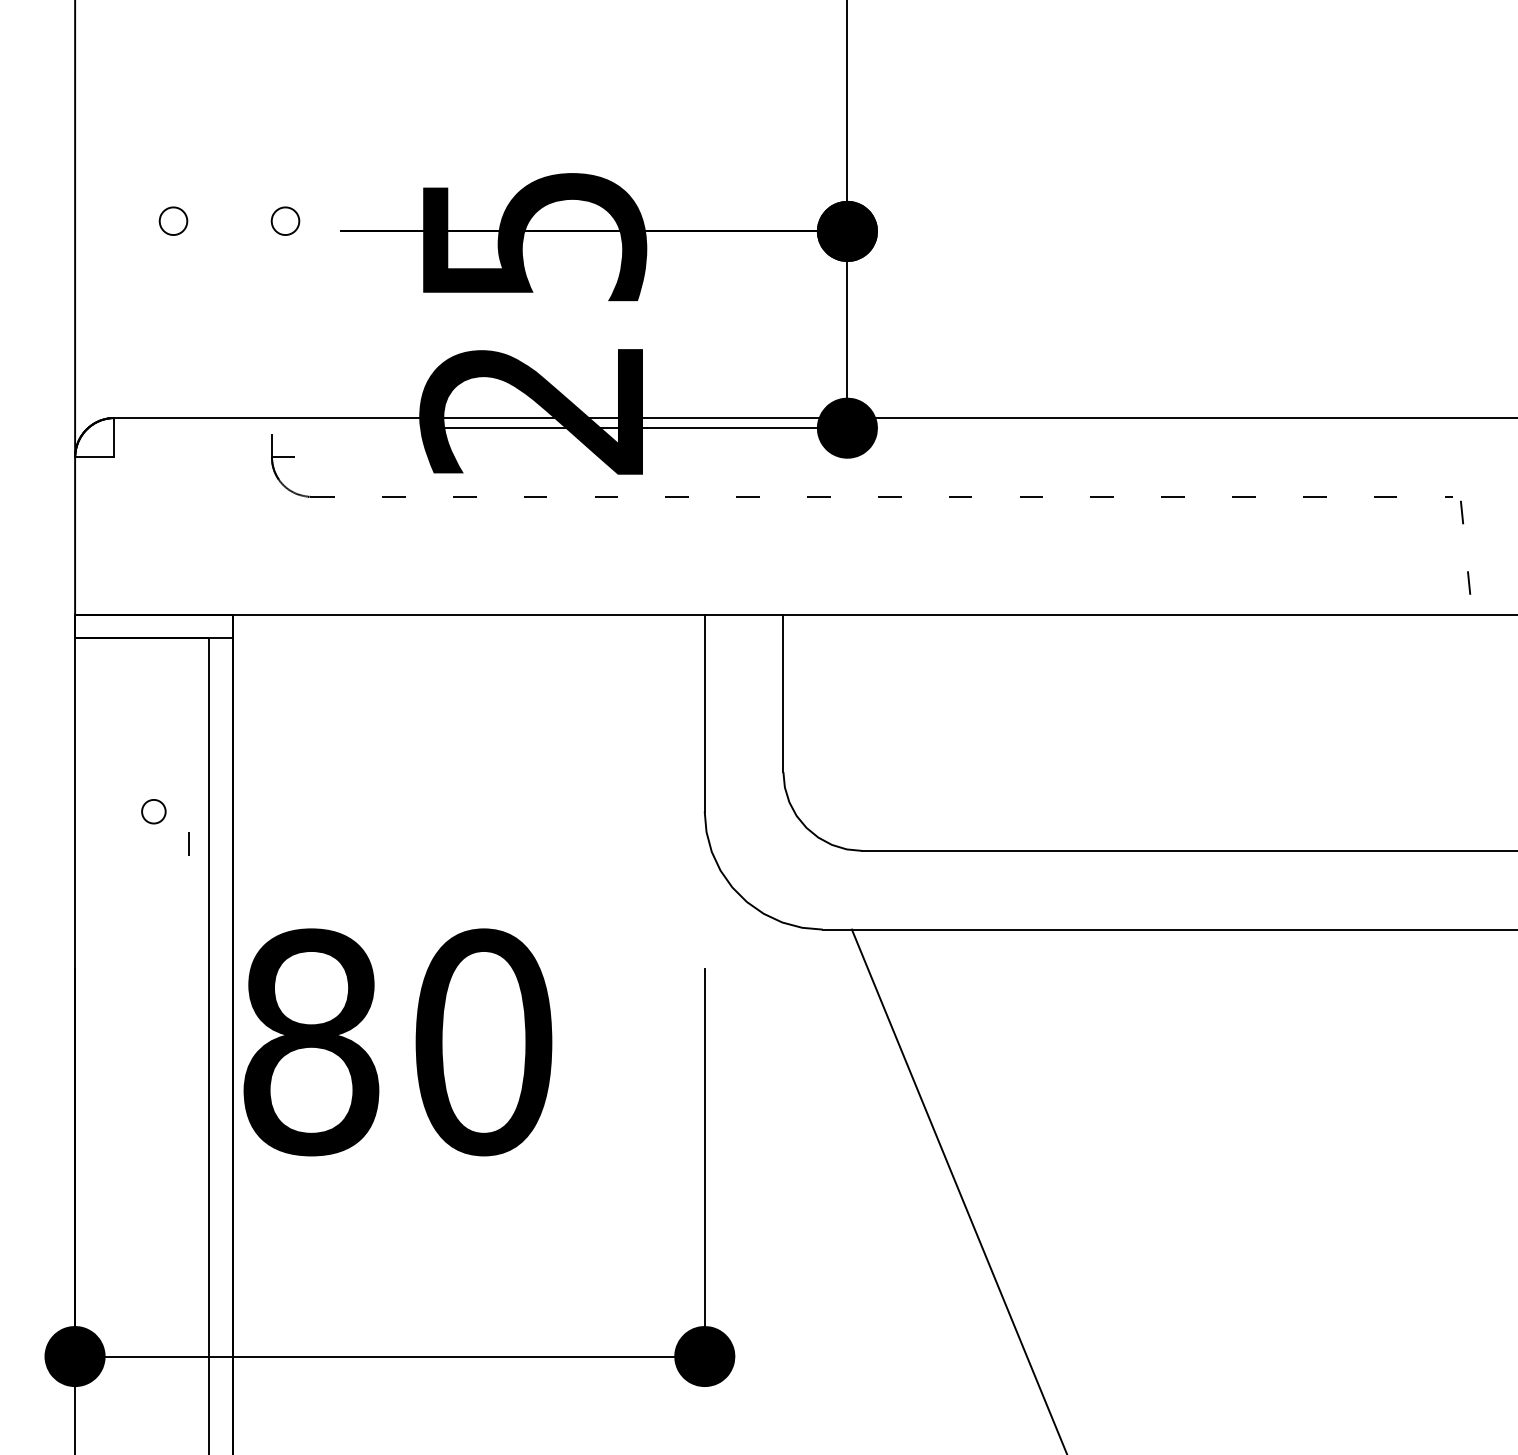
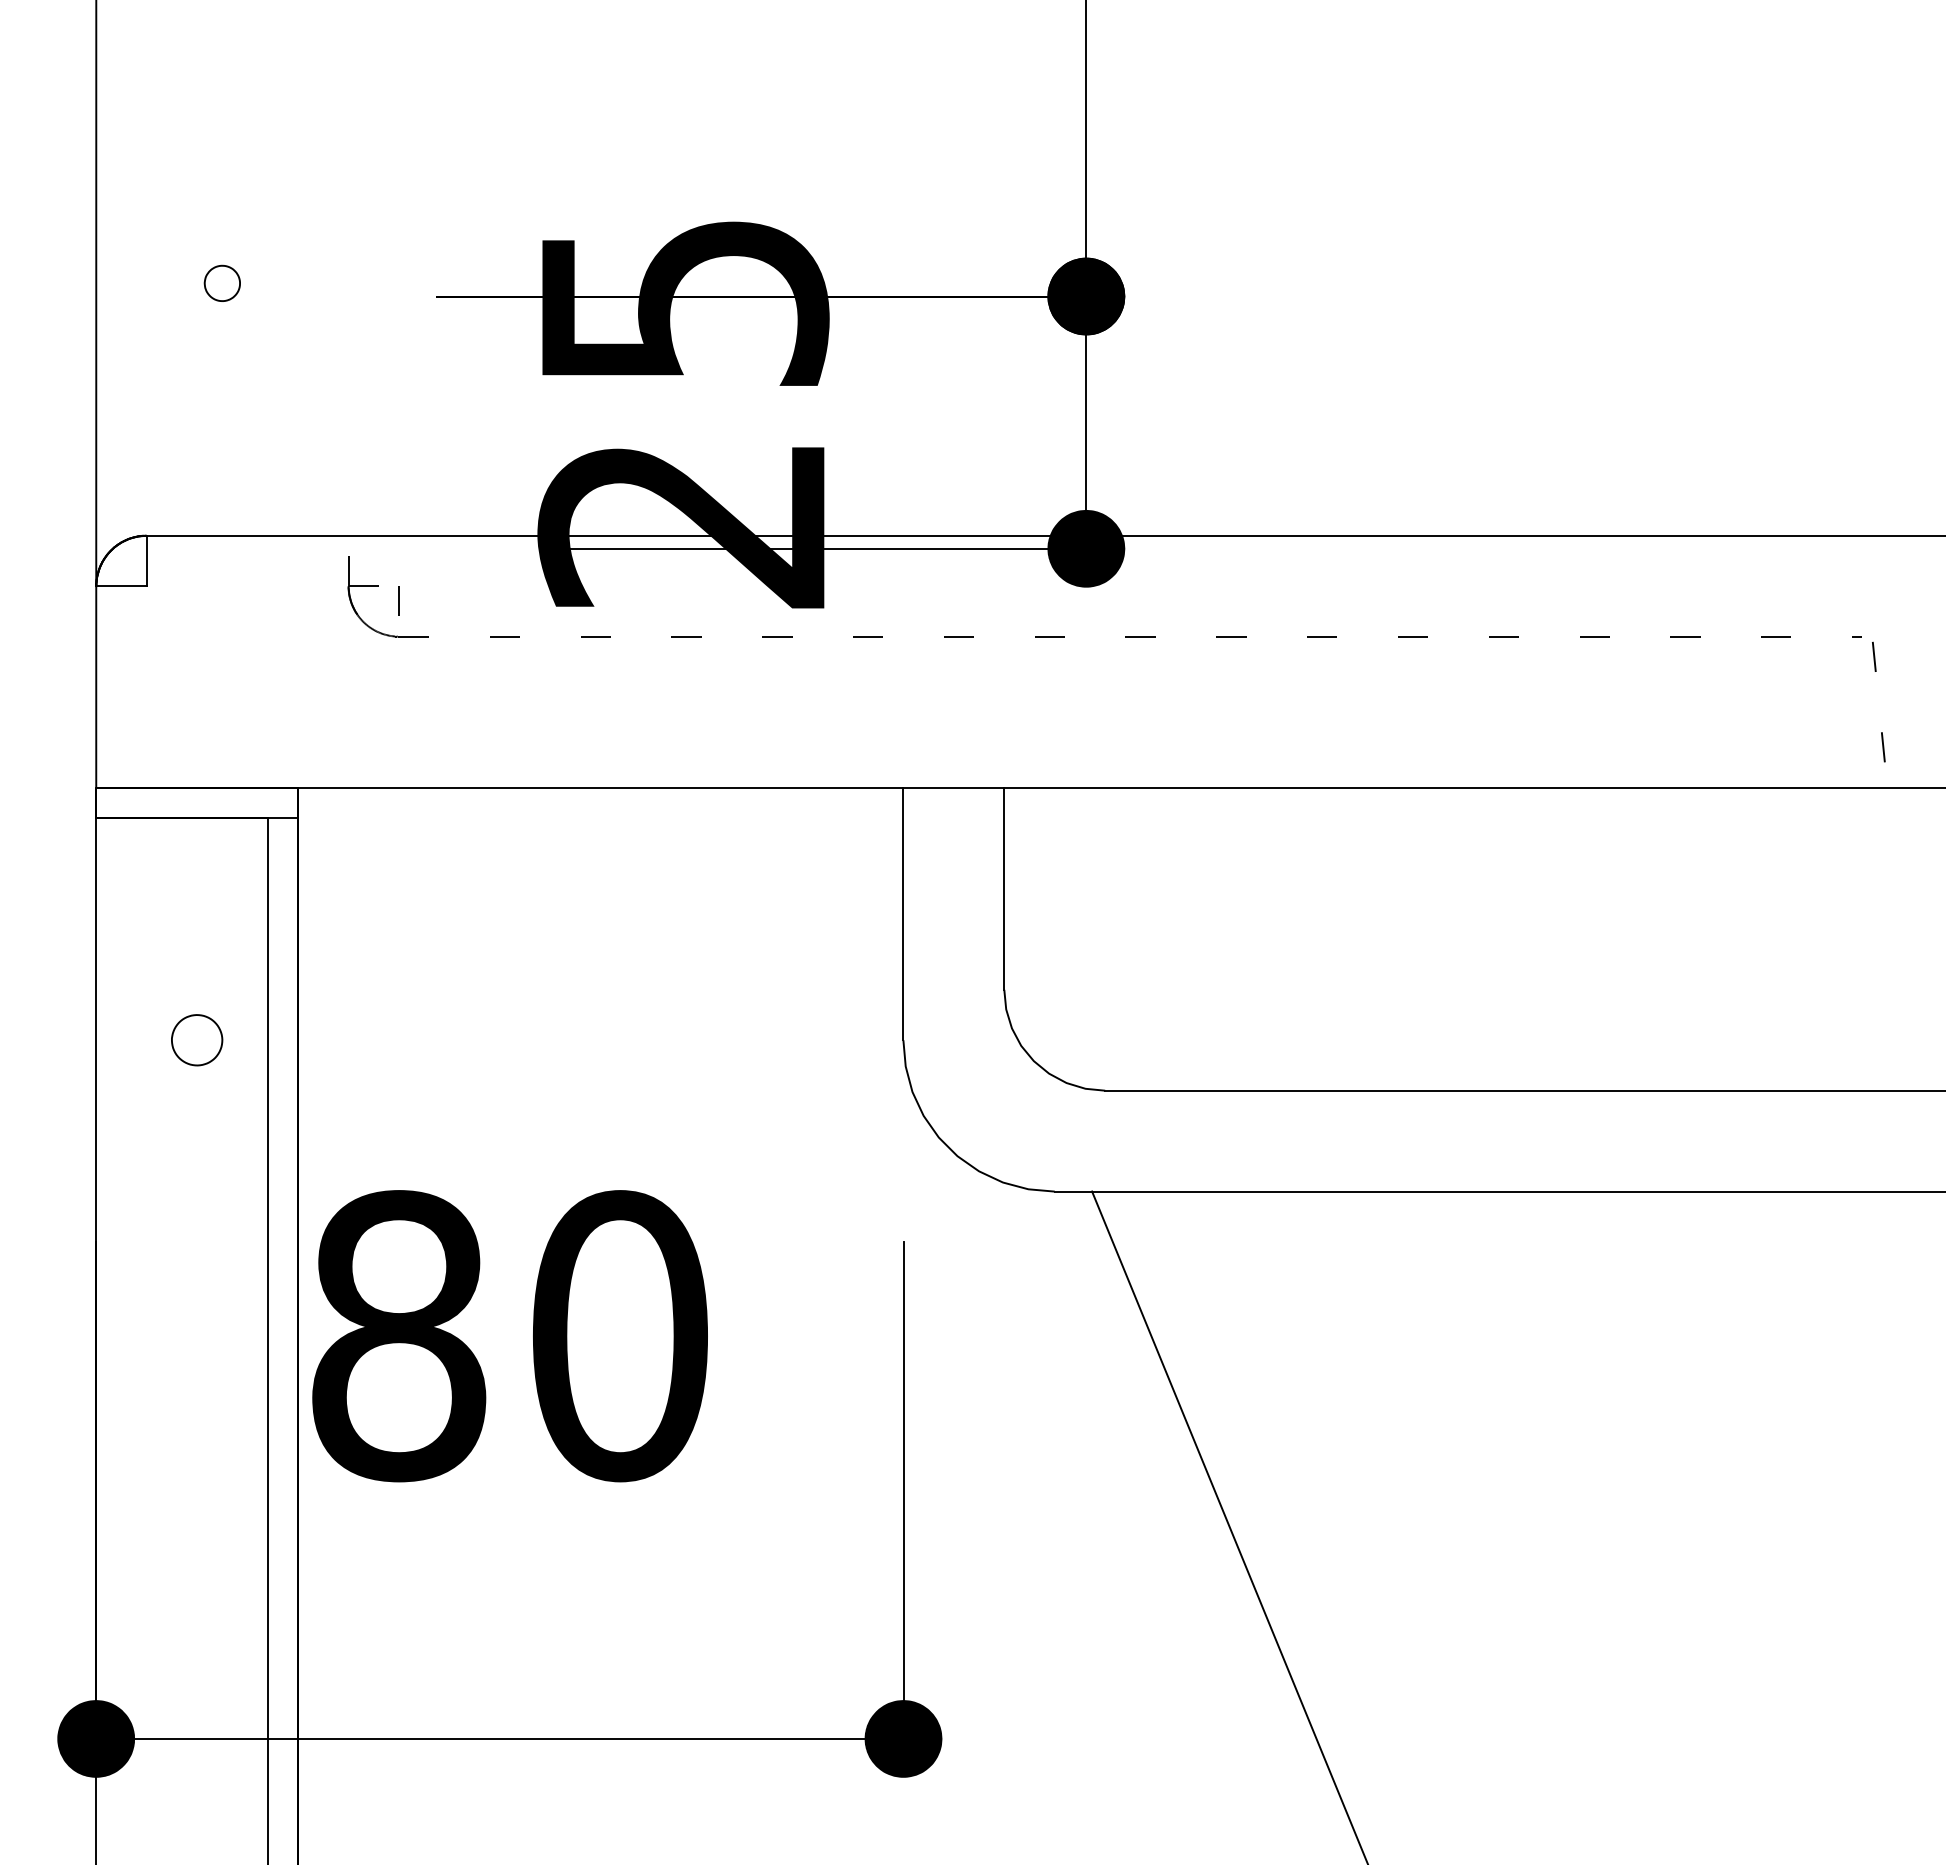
part: (285, 220) -> (365, 282), removed
part: (153, 811) -> (196, 1040), size x1.67
line: (188, 843) -> (398, 600), moved

